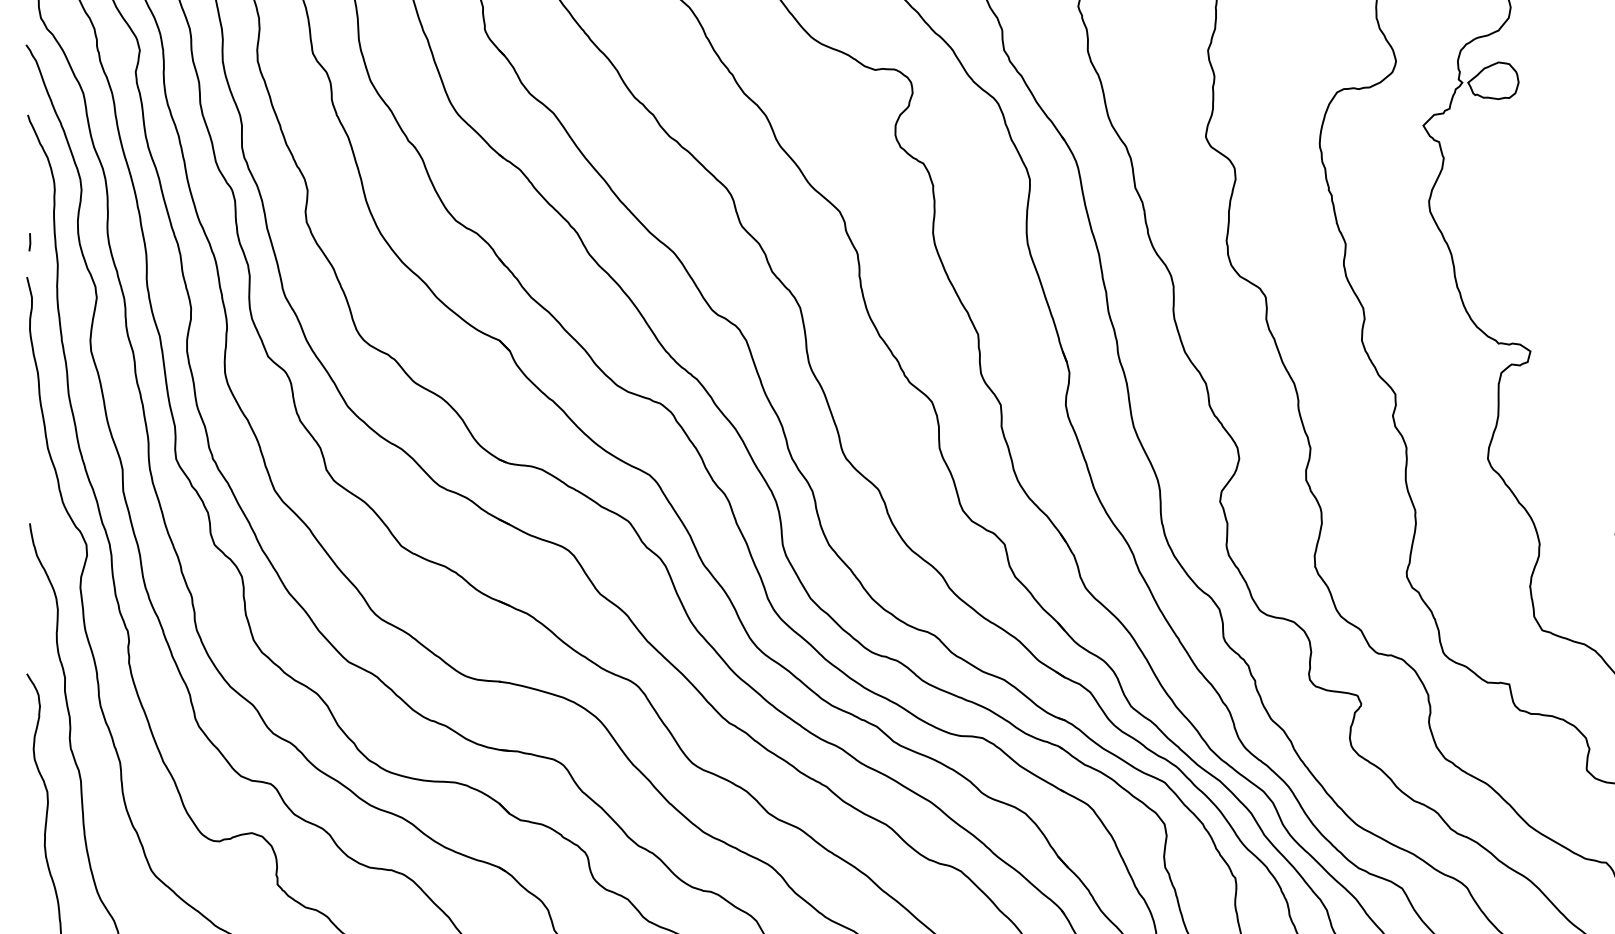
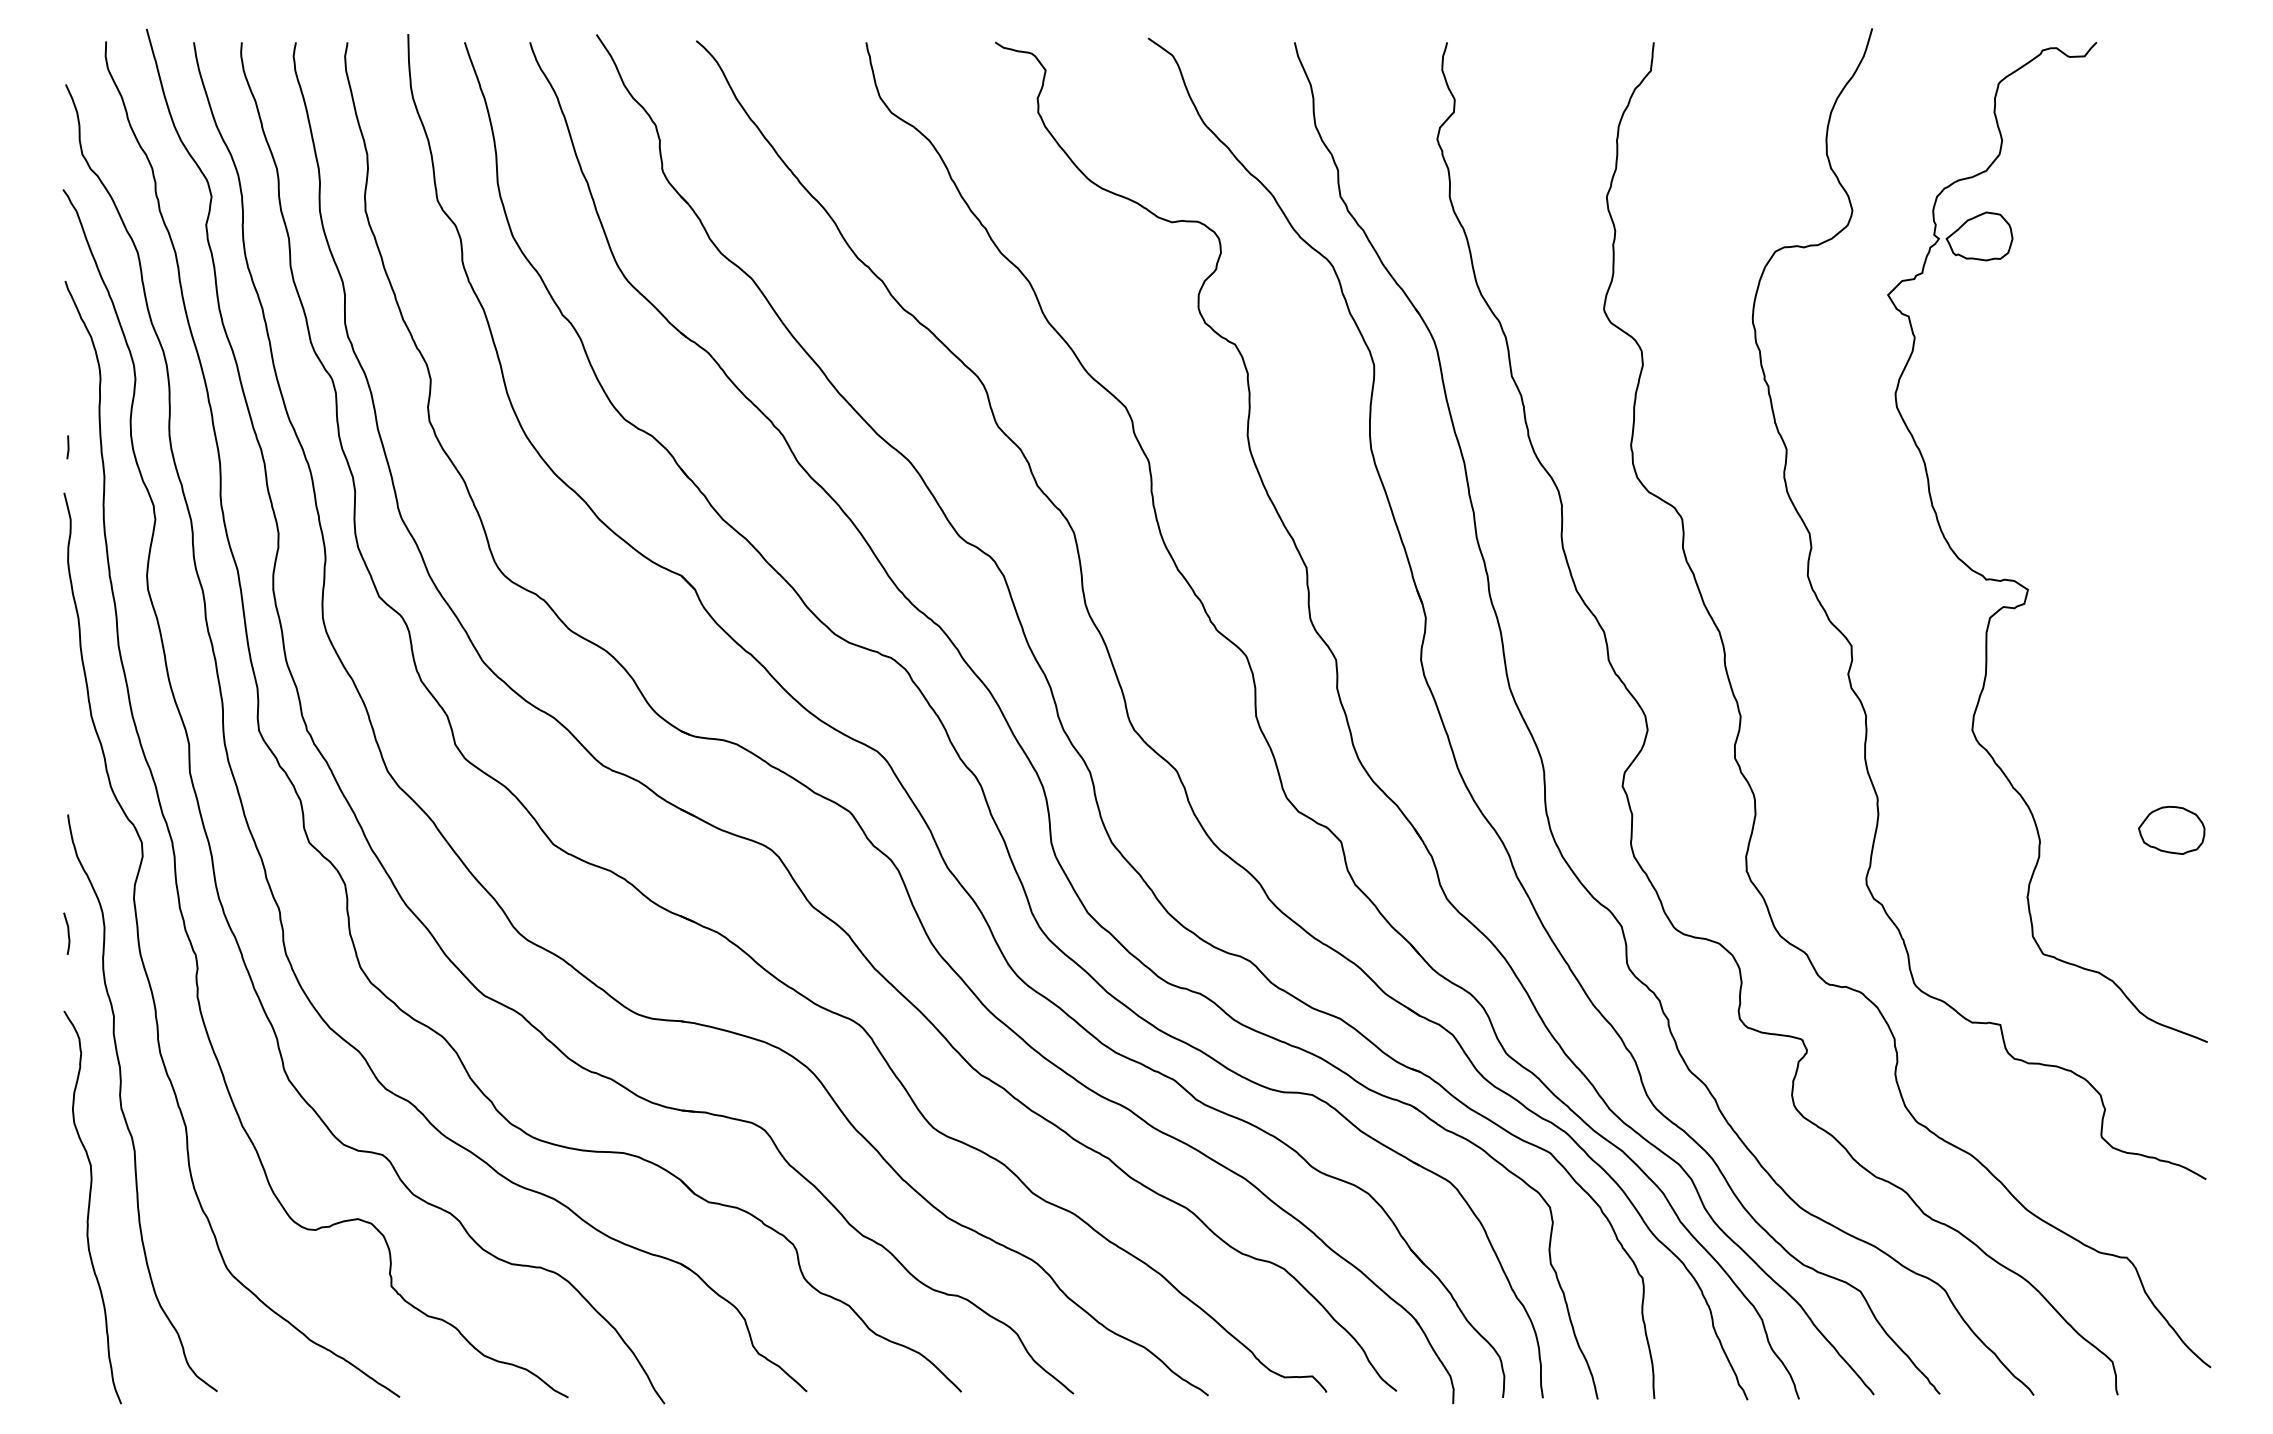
curve: (29, 614) -> (67, 933), added

